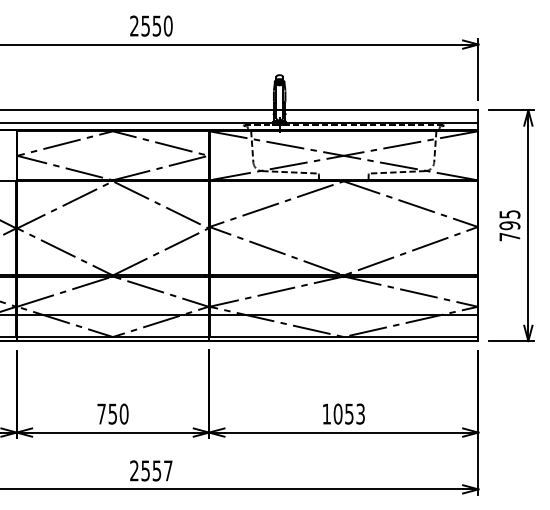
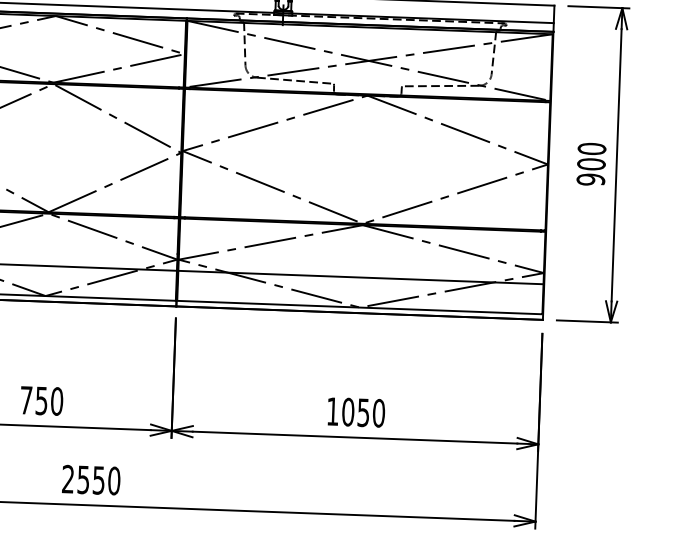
text: (509, 225) -> (590, 164), 795 -> 900
text: (360, 413) -> (378, 412), 1053 -> 1050
text: (167, 470) -> (113, 480), 2557 -> 2550

